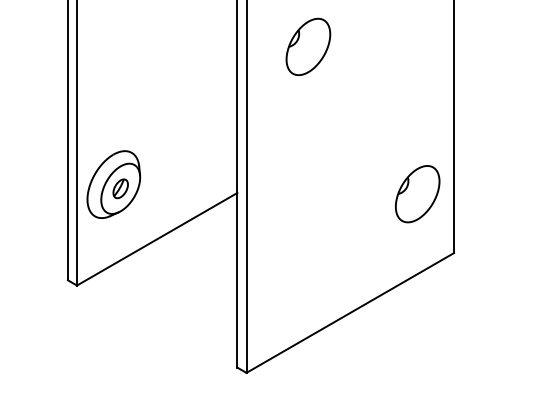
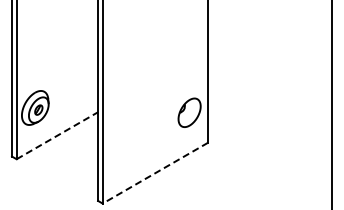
part: (309, 45) -> (134, 37), removed
line: (157, 238) -> (57, 135), solid -> dashed
line: (350, 313) -> (155, 173), solid -> dashed

